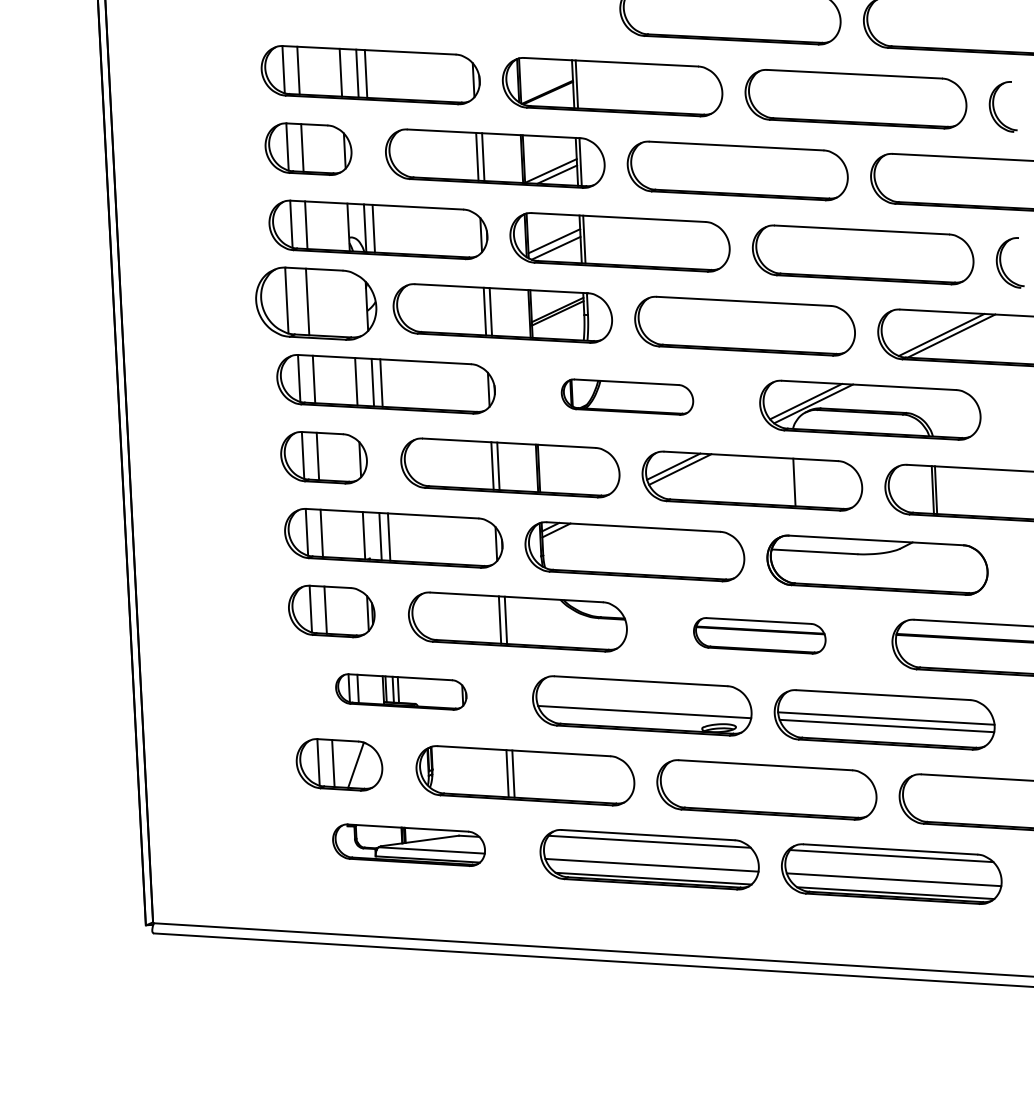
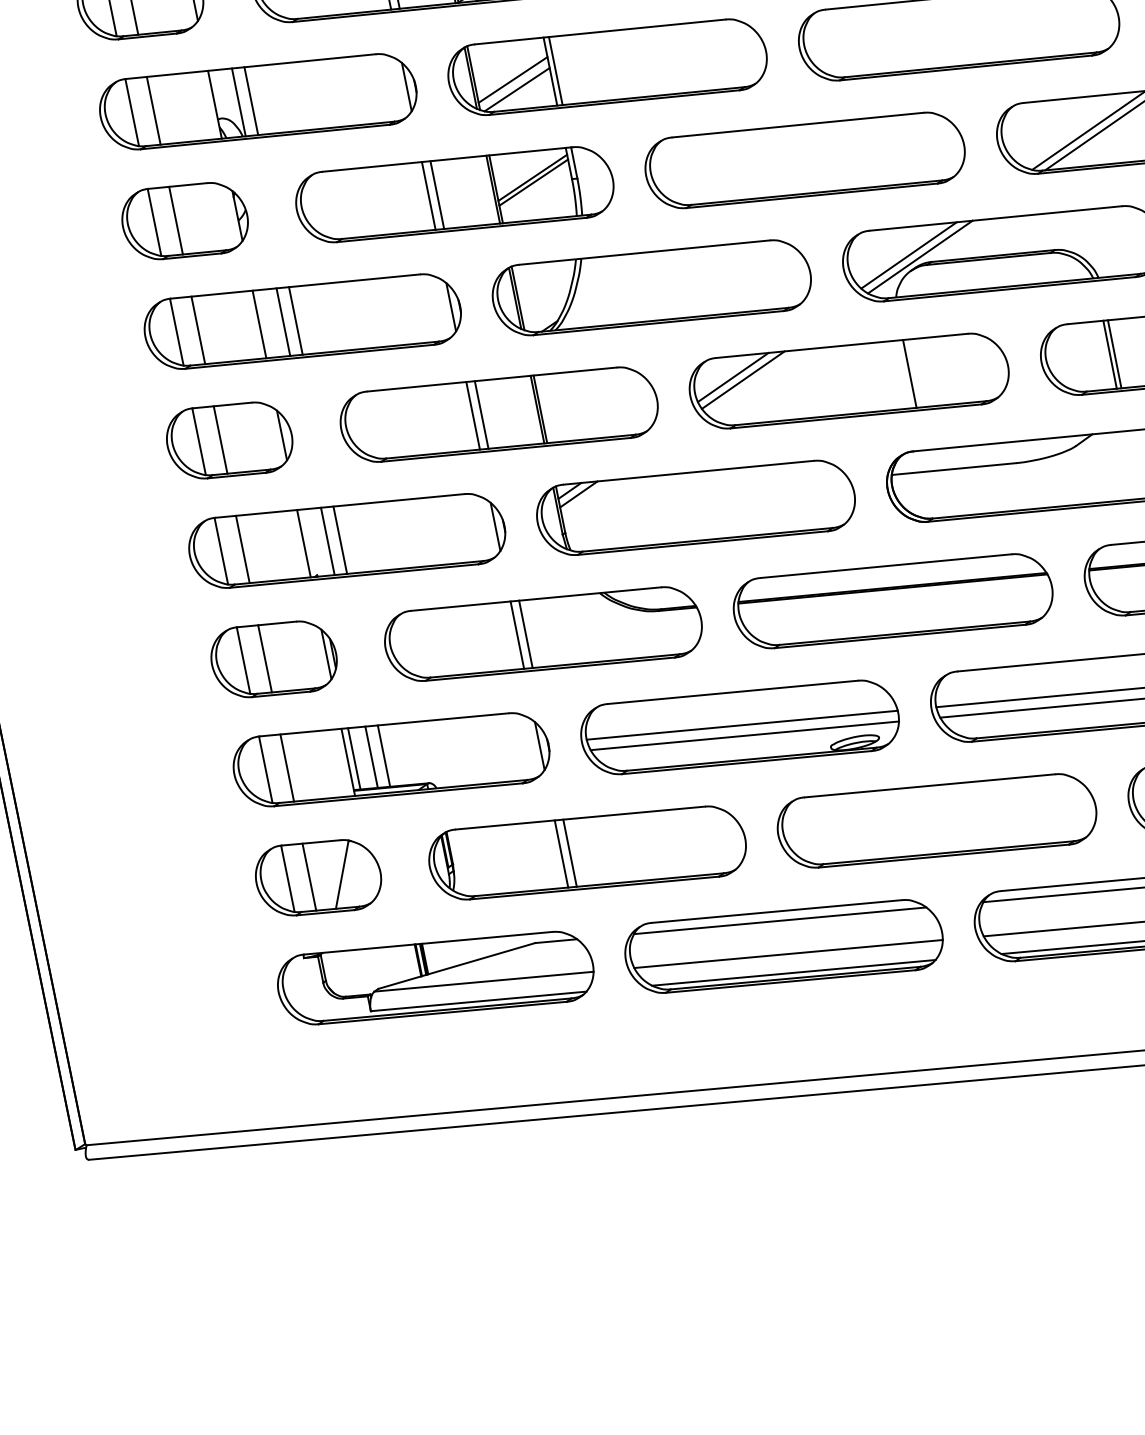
part: (316, 303) -> (185, 220), size x0.71
part: (627, 396) -> (651, 286), size x1.67
part: (759, 635) -> (892, 601), size x1.67
part: (400, 691) -> (390, 759), size x1.67
line: (643, 704) -> (741, 725), added
part: (408, 844) -> (434, 977), size x1.43

